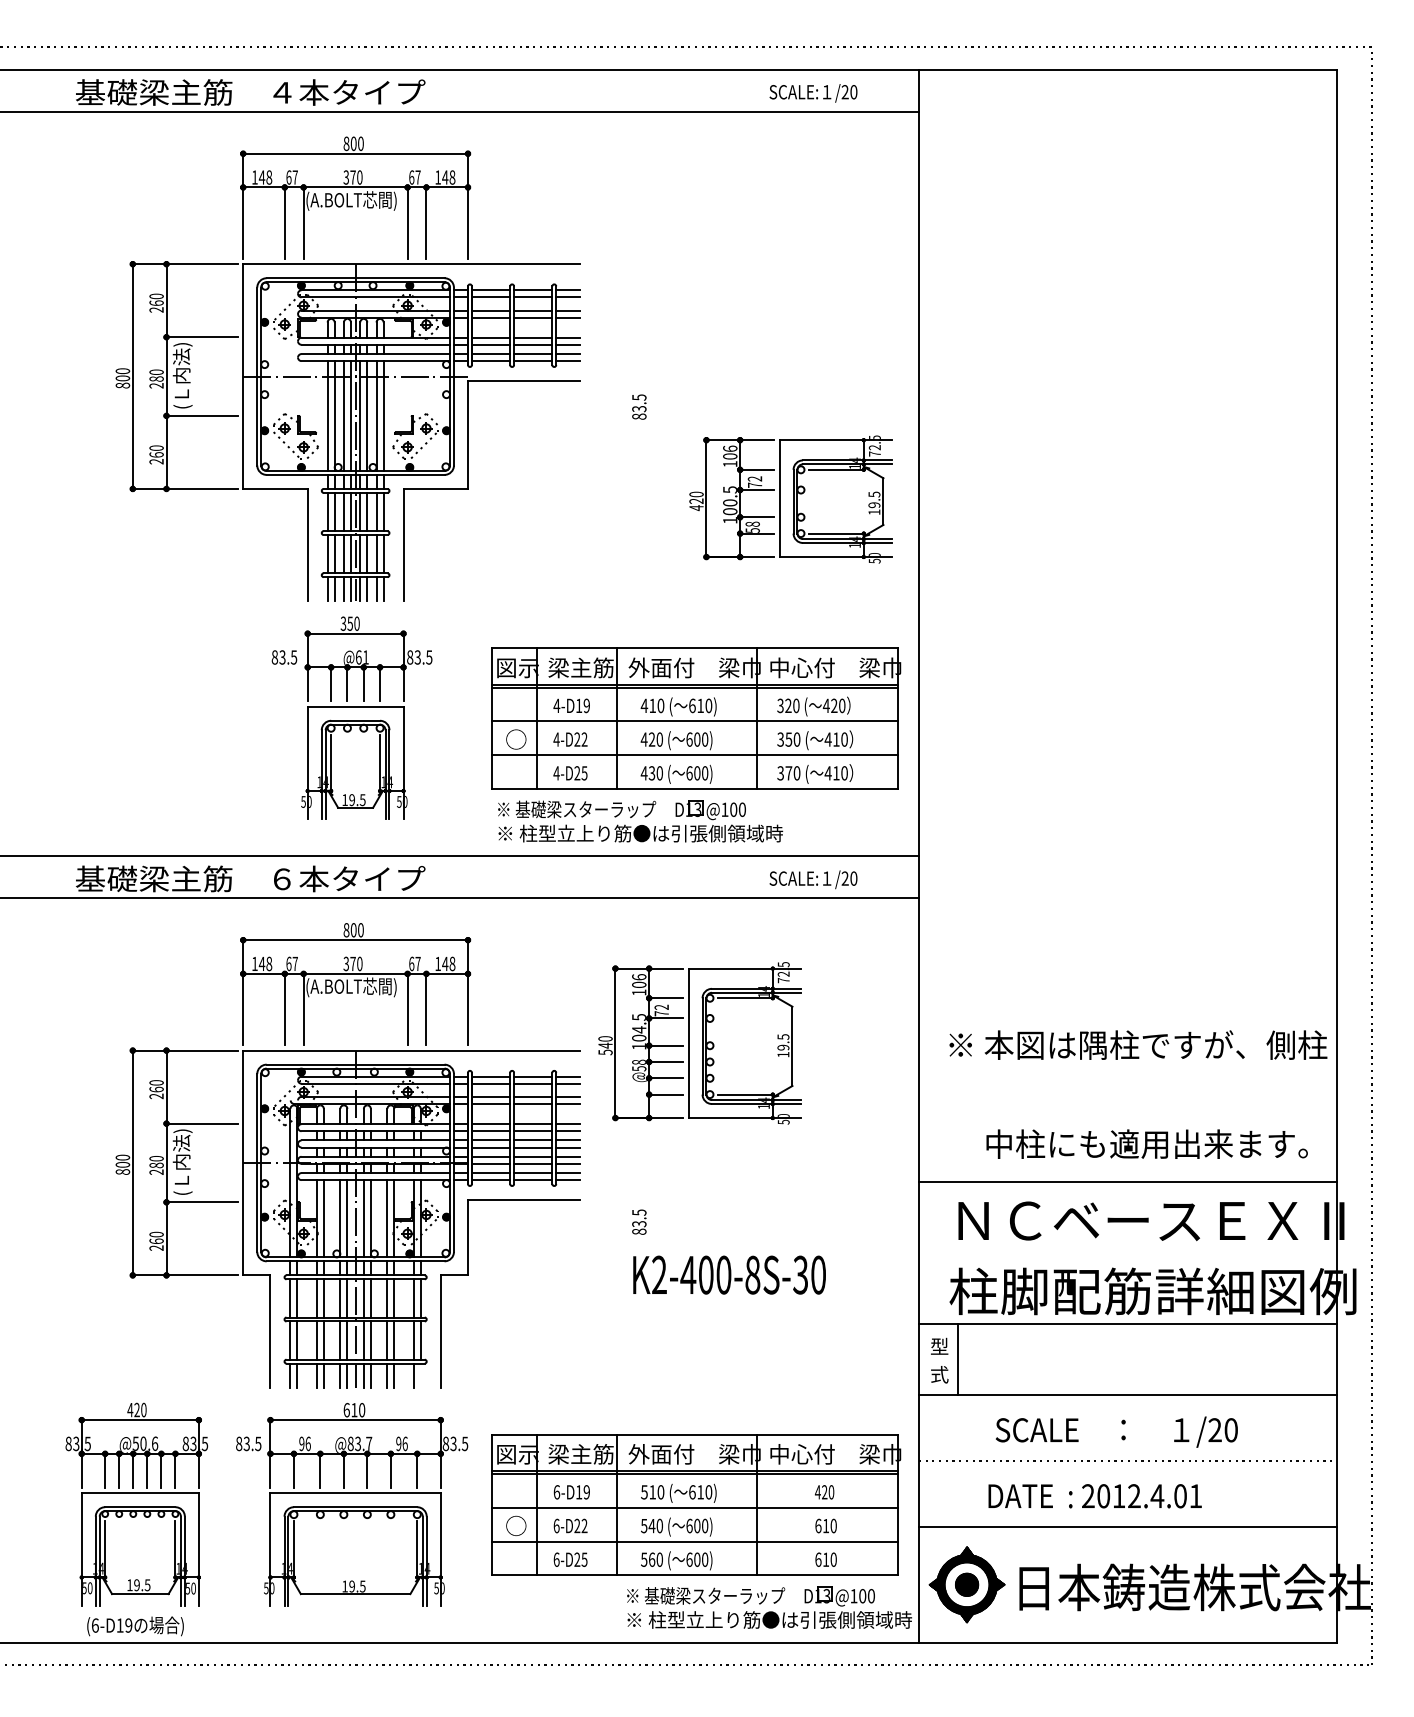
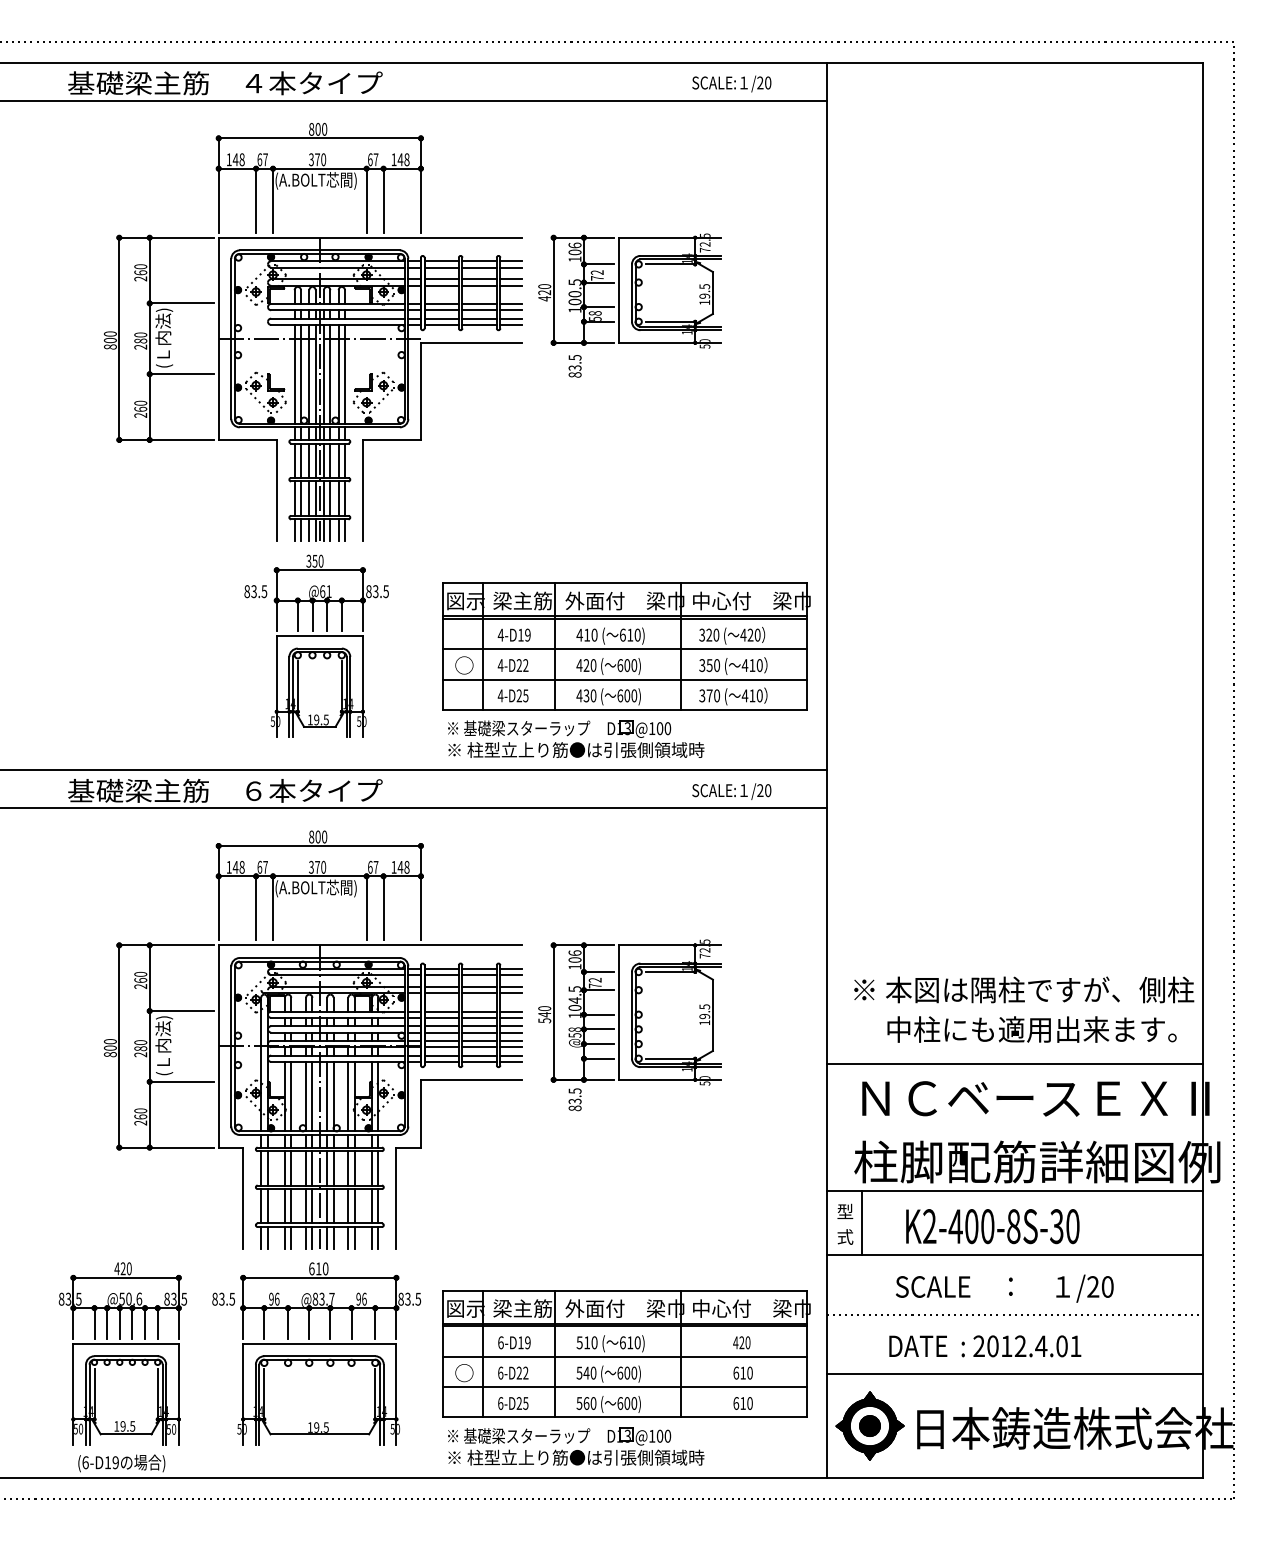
part: (790, 499) -> (629, 291), moved
part: (699, 1043) -> (629, 1012), moved
text: (1138, 1044) -> (1024, 989), moved
text: (729, 1274) -> (992, 1225), moved
line: (420, 1375) -> (378, 1237), added
part: (769, 1607) -> (576, 1446), moved

